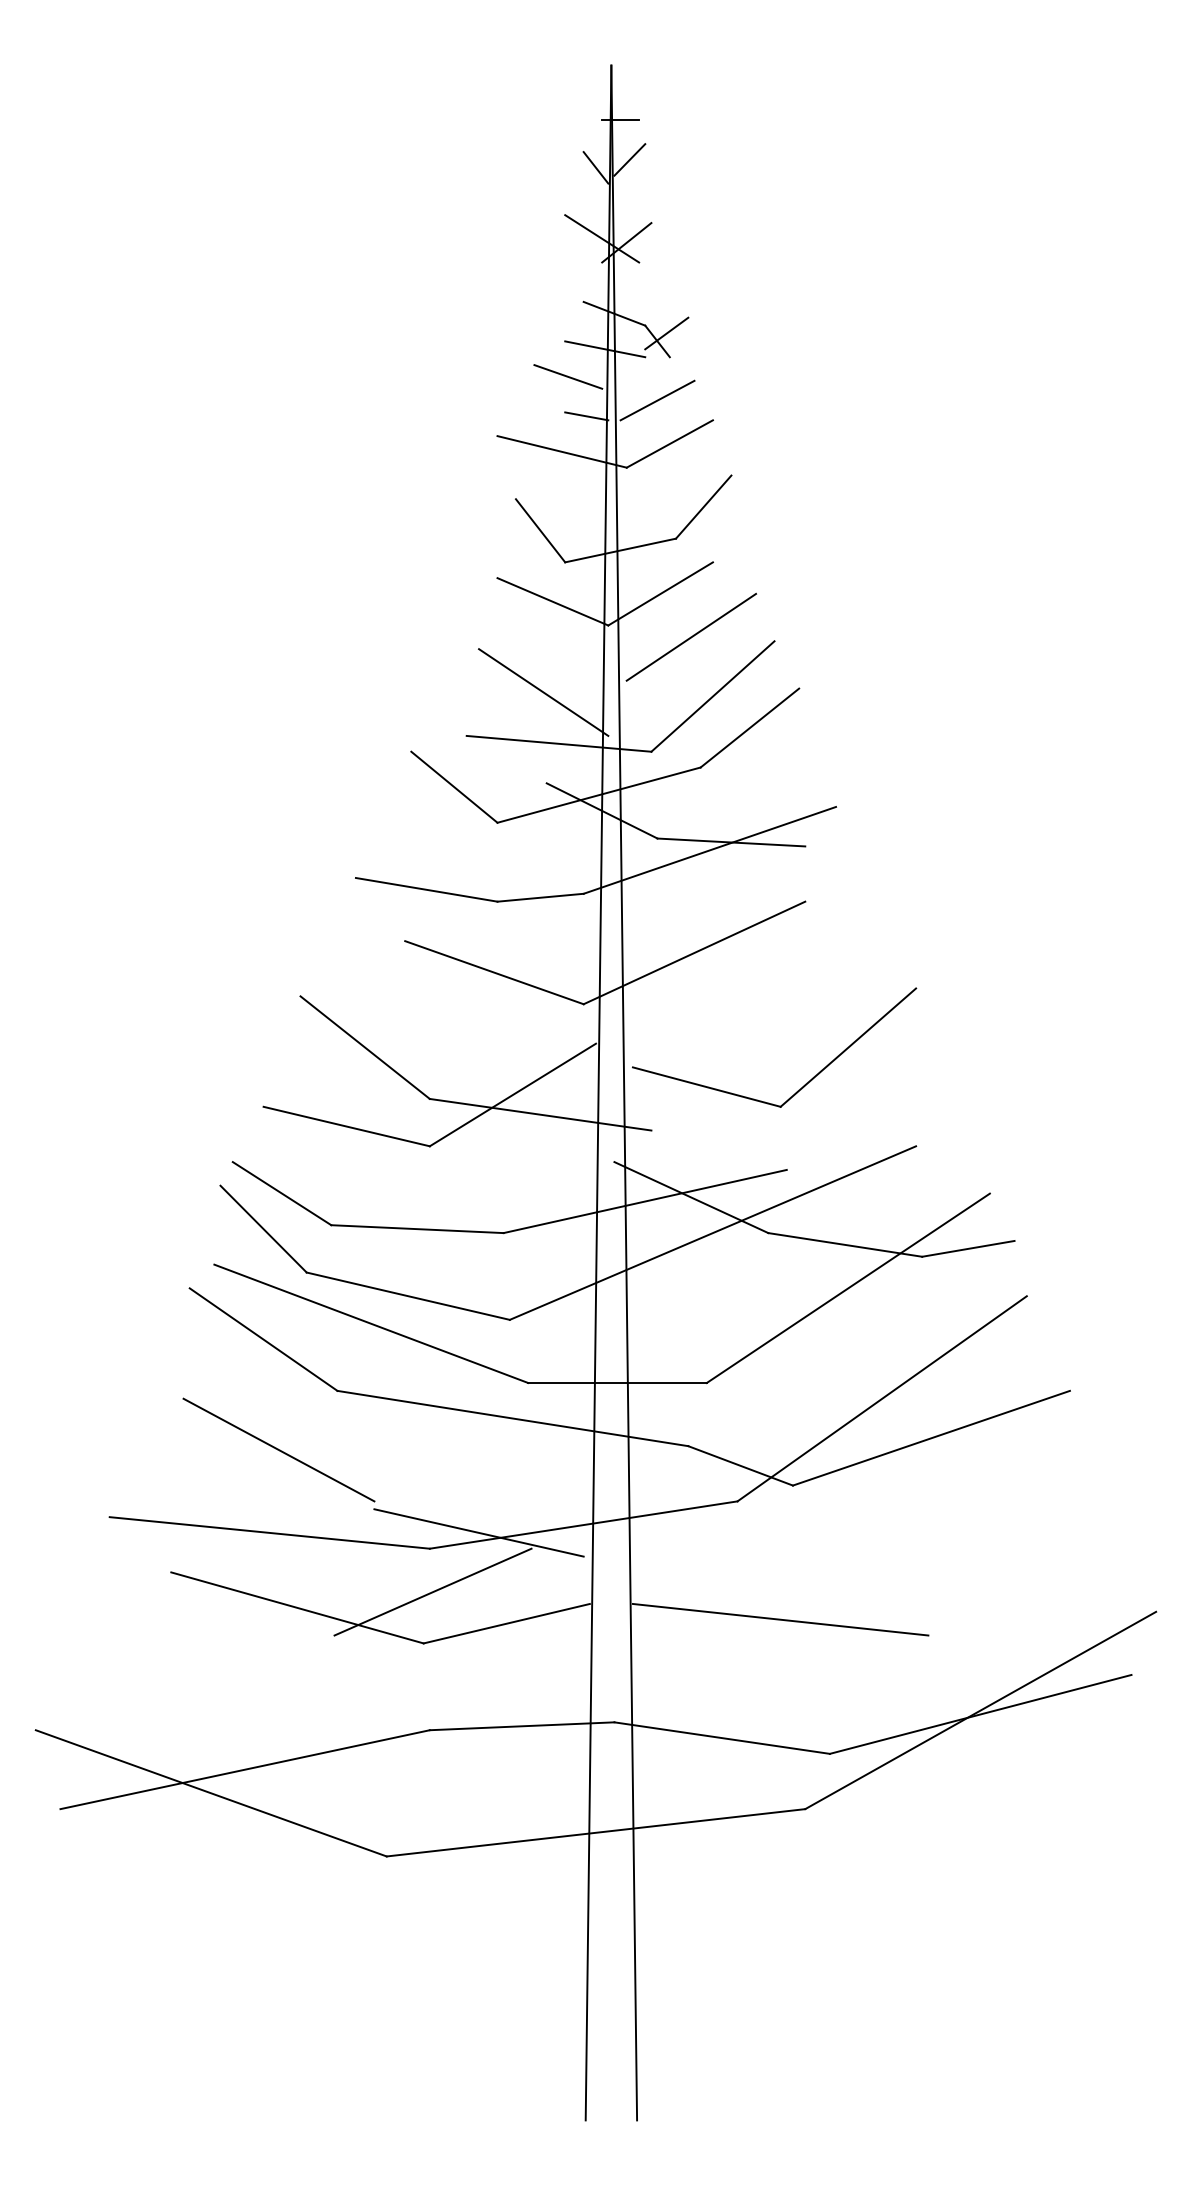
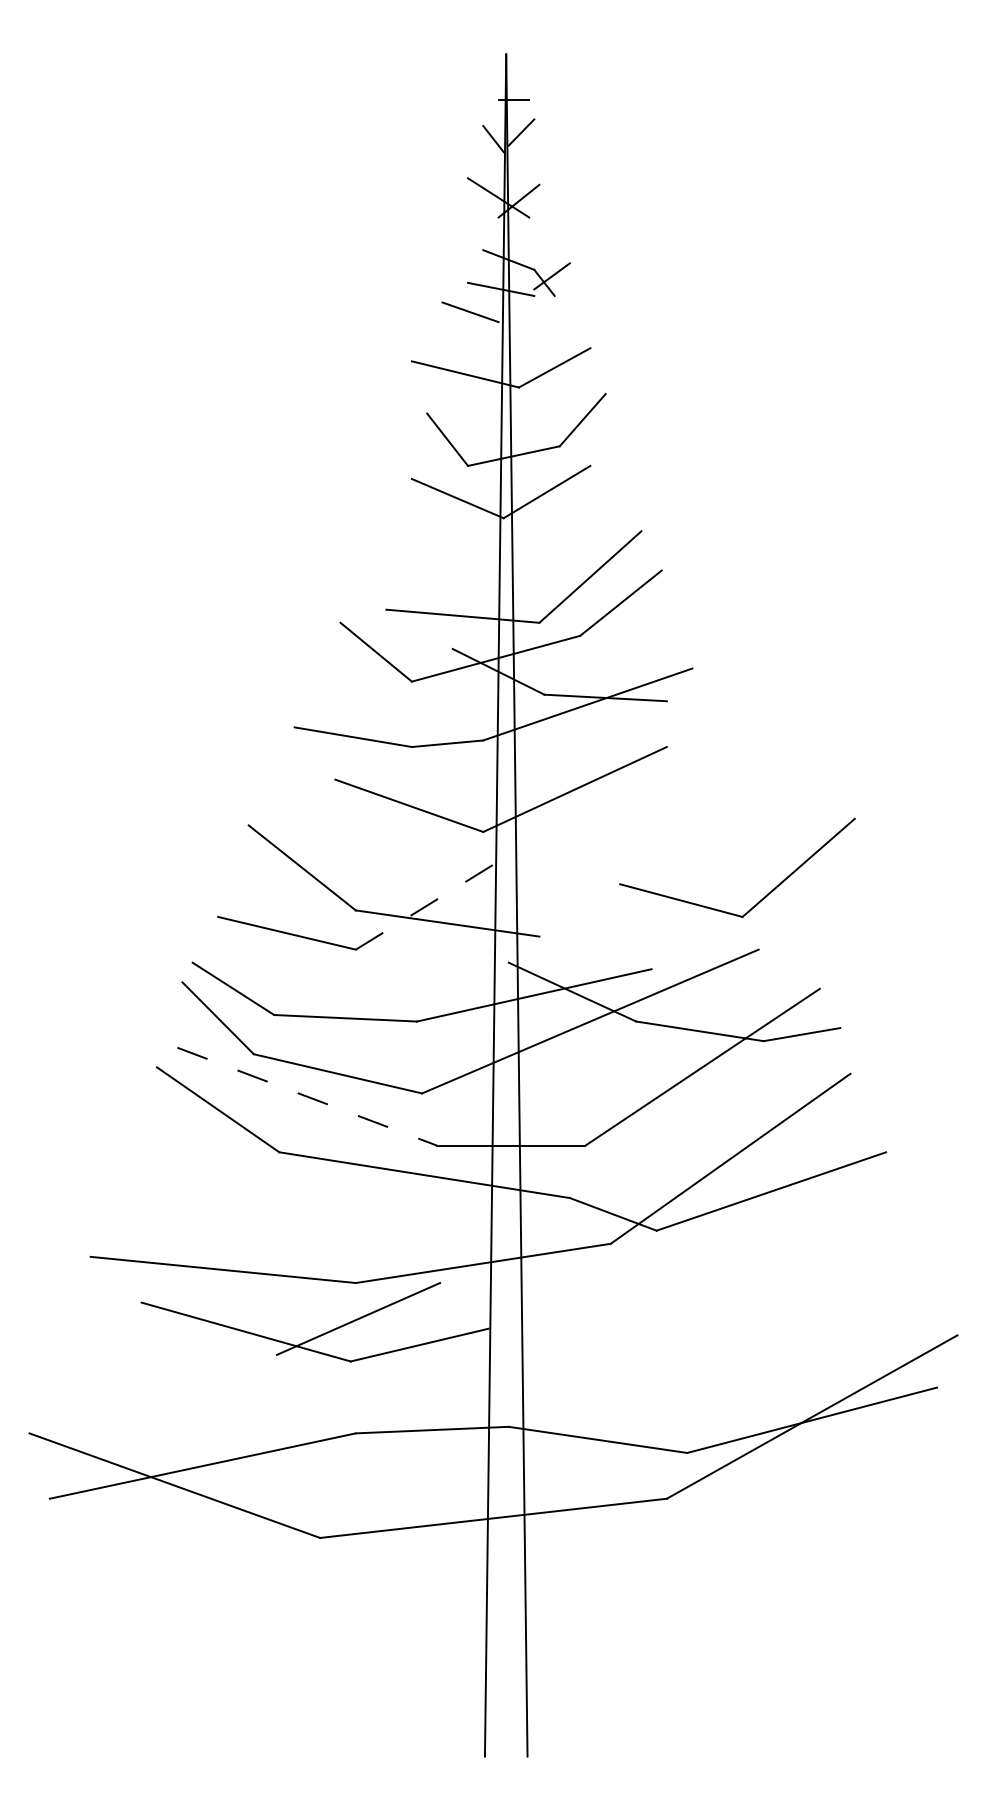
line: (657, 400) -> (544, 331), removed
line: (586, 416) -> (485, 345), removed
line: (691, 636) -> (572, 527), removed
line: (543, 692) -> (450, 573), removed
part: (806, 1082) -> (763, 896), moved
line: (512, 1095) -> (424, 907), solid -> dashed
line: (371, 1323) -> (307, 1096), solid -> dashed
line: (278, 1449) -> (230, 1200), removed
line: (478, 1532) -> (396, 1269), removed
line: (780, 1619) -> (646, 1341), removed

